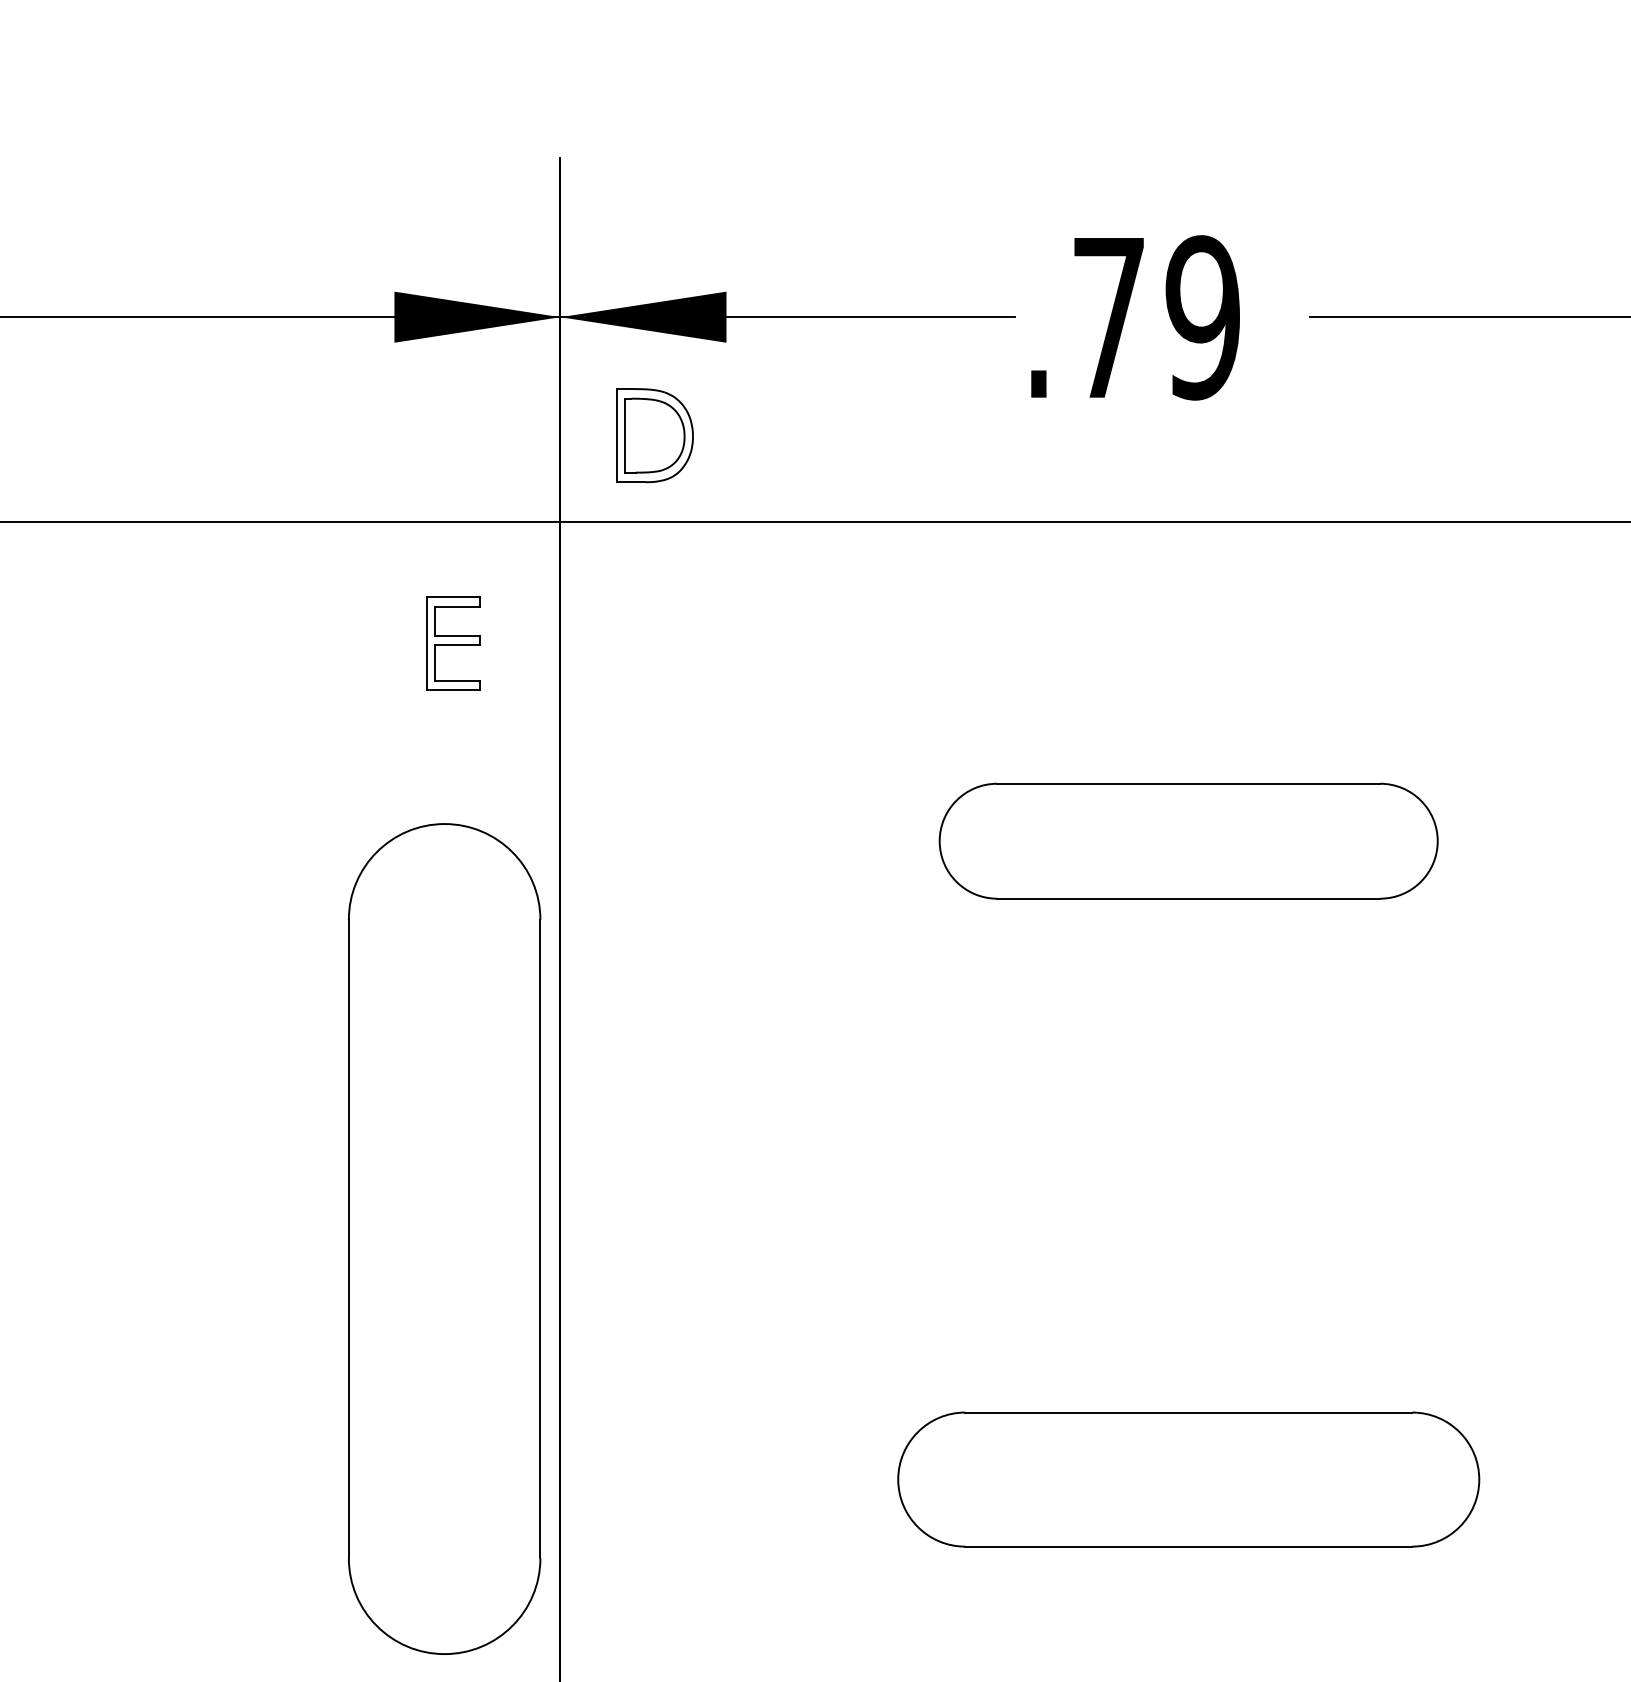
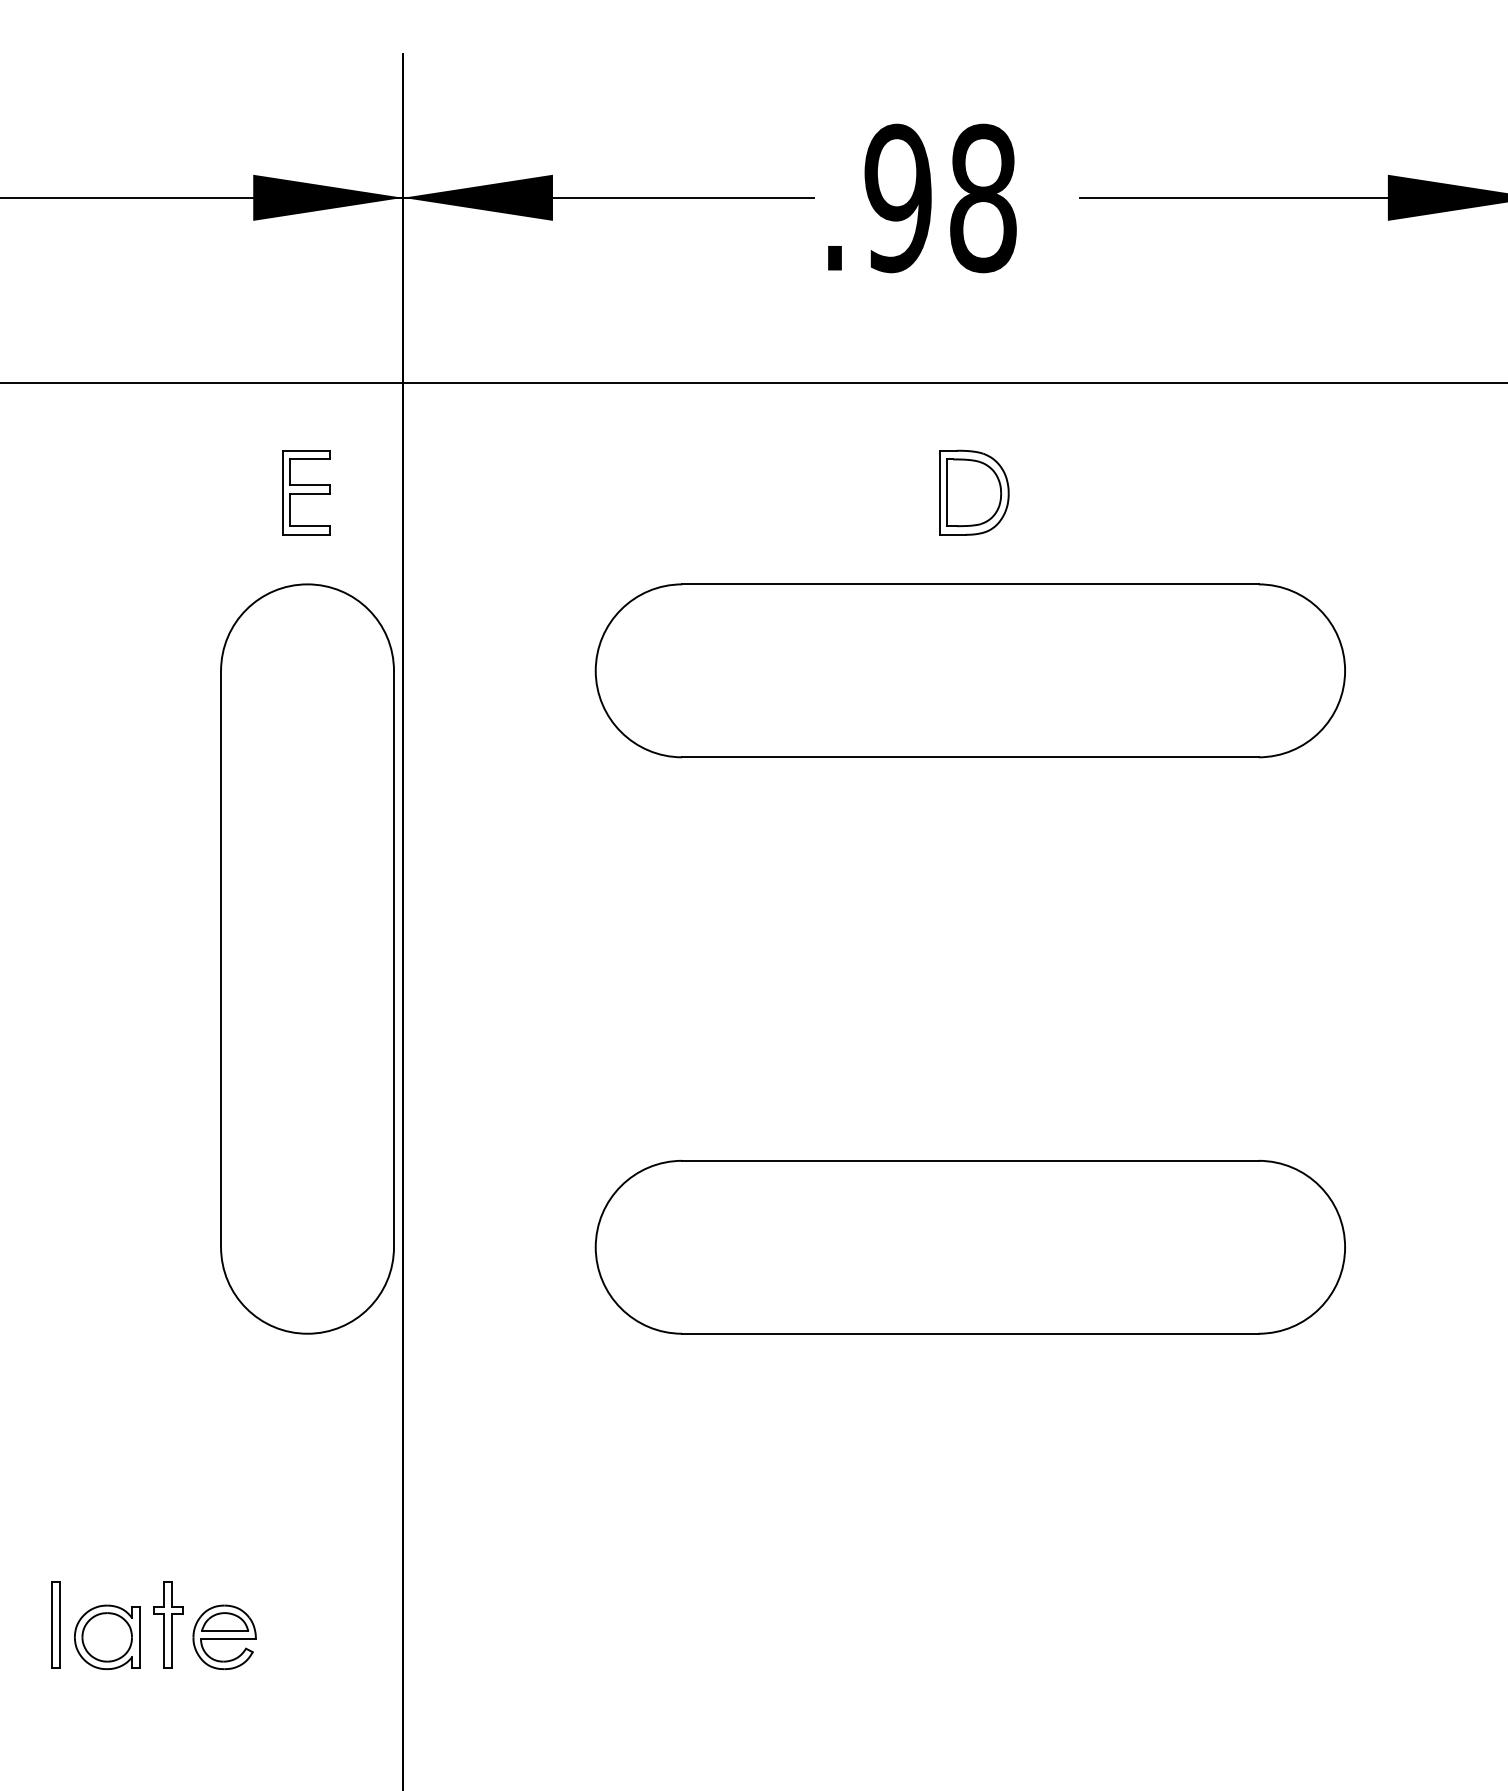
text: (1155, 317) -> (940, 198), .79 -> .98
part: (655, 435) -> (974, 492), moved
part: (1187, 840) -> (969, 670), size x1.67
part: (444, 1238) -> (307, 958), moved
part: (1187, 1478) -> (969, 1246), size x1.43

